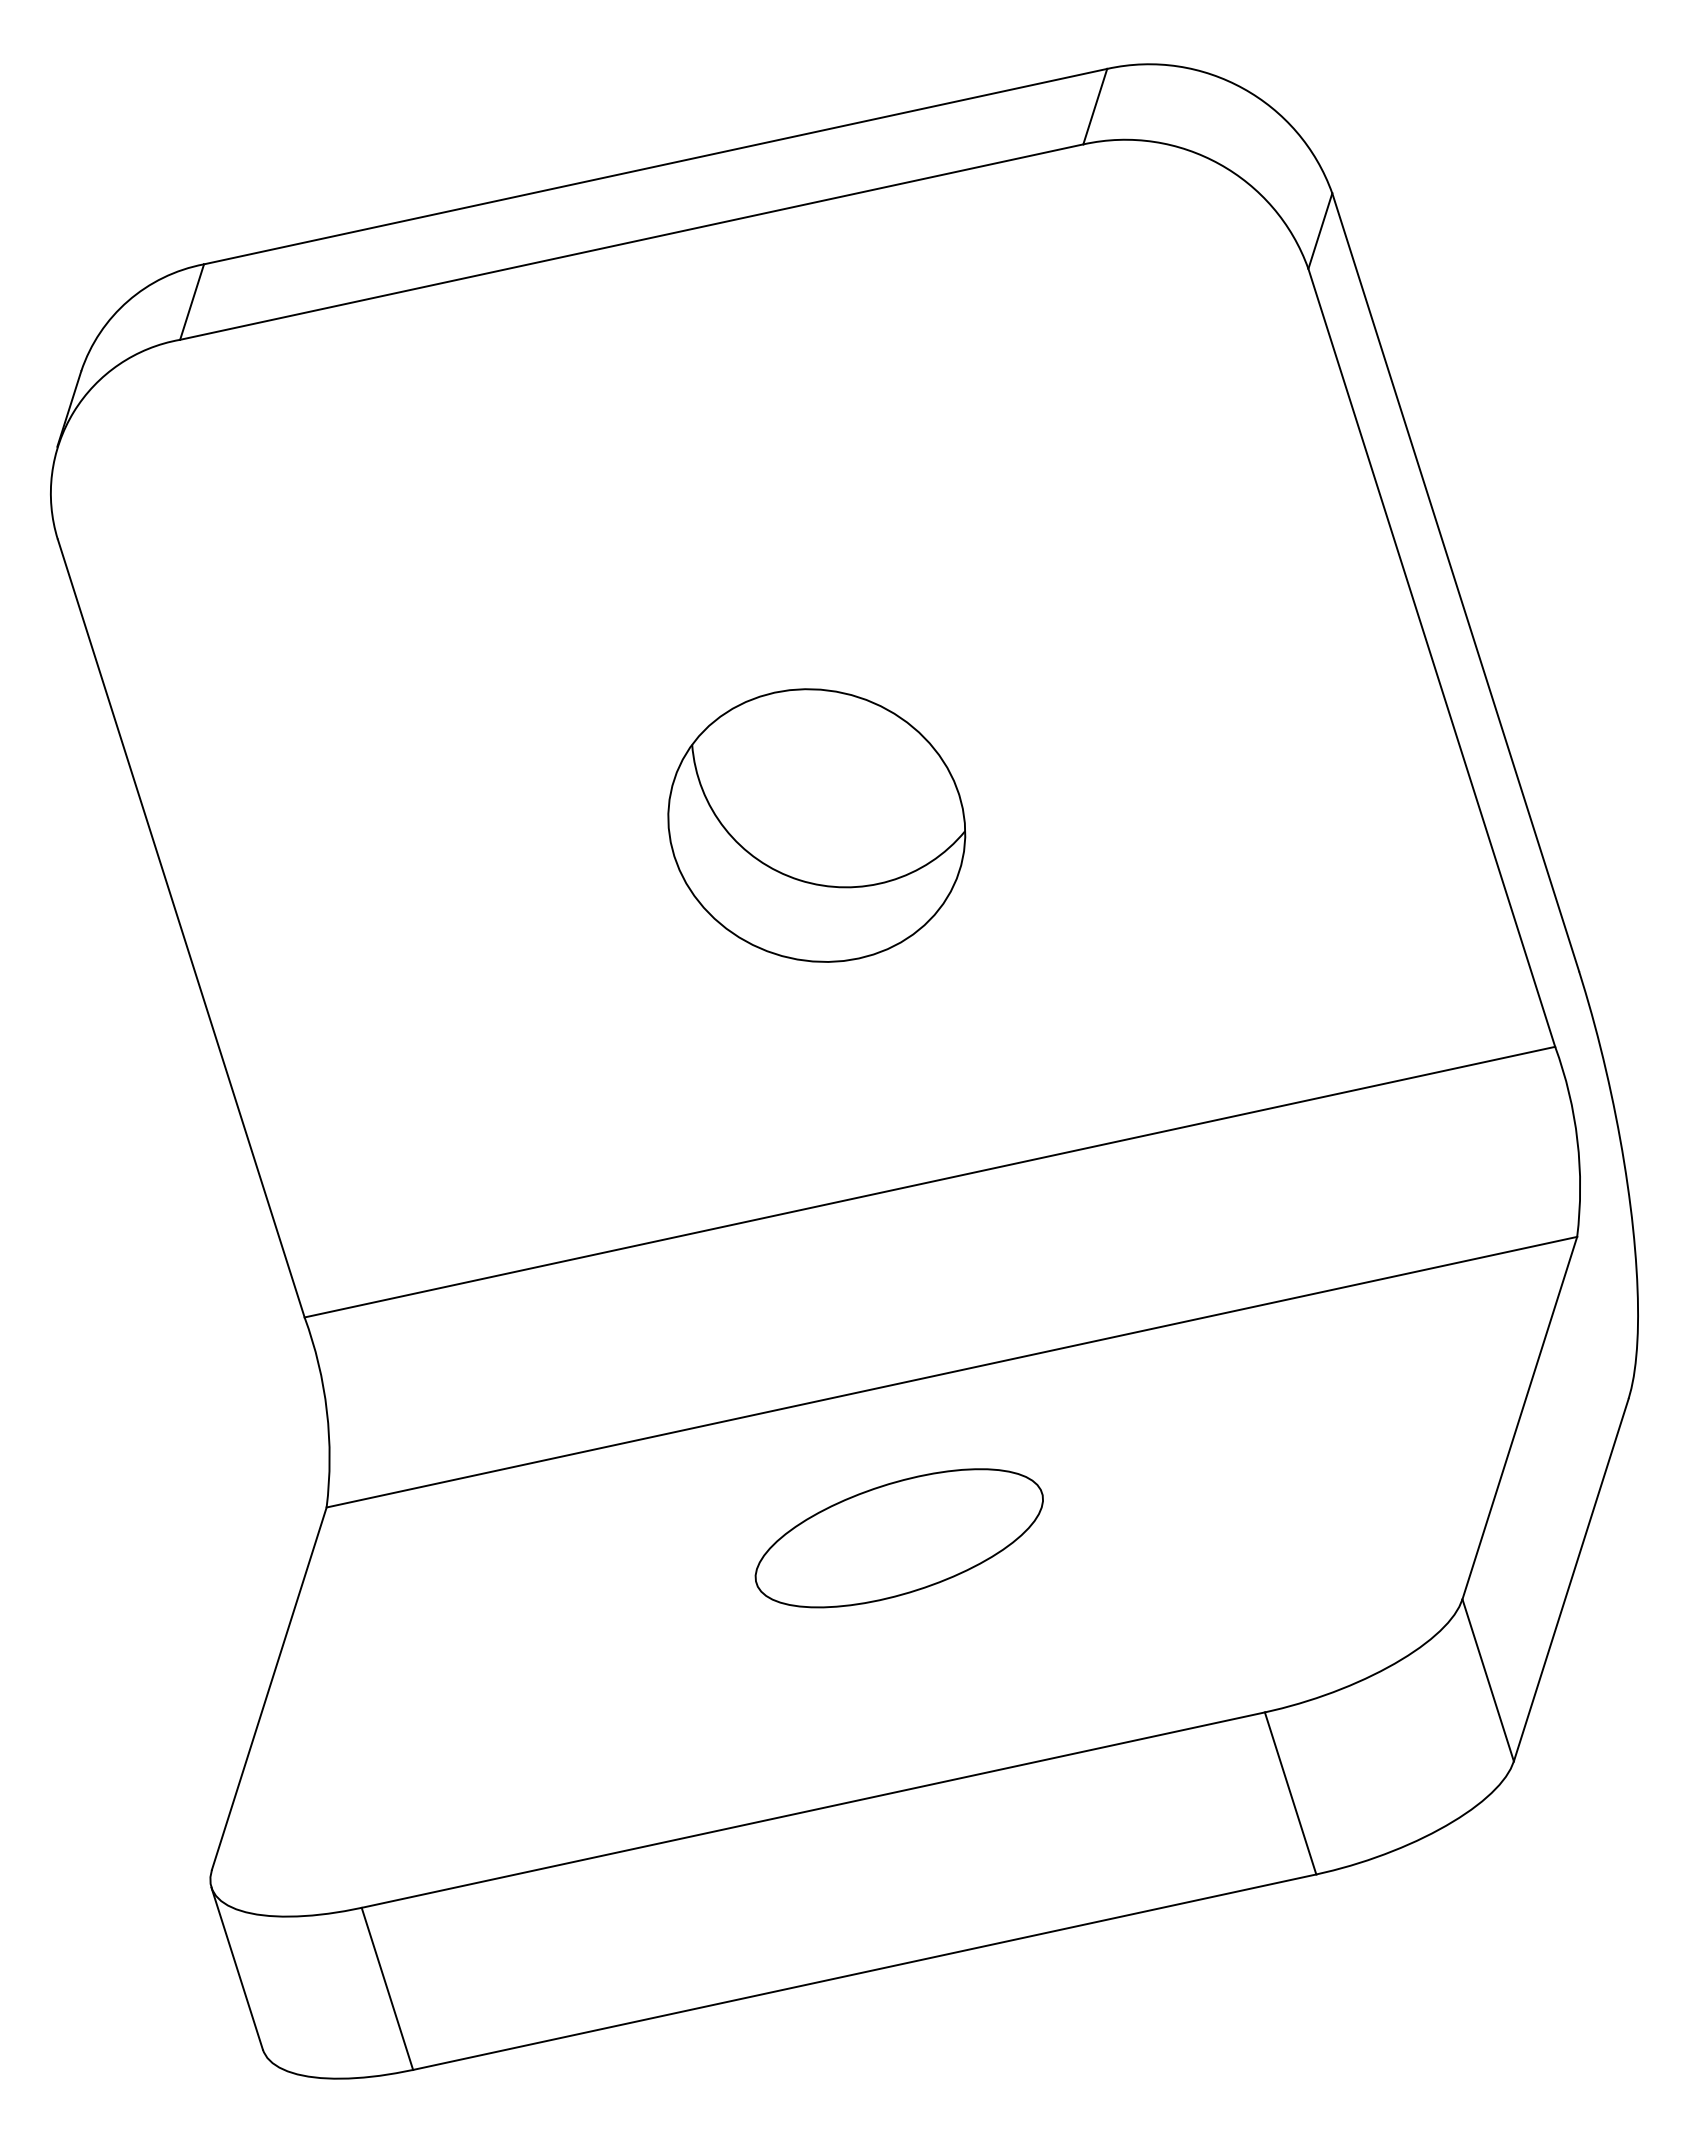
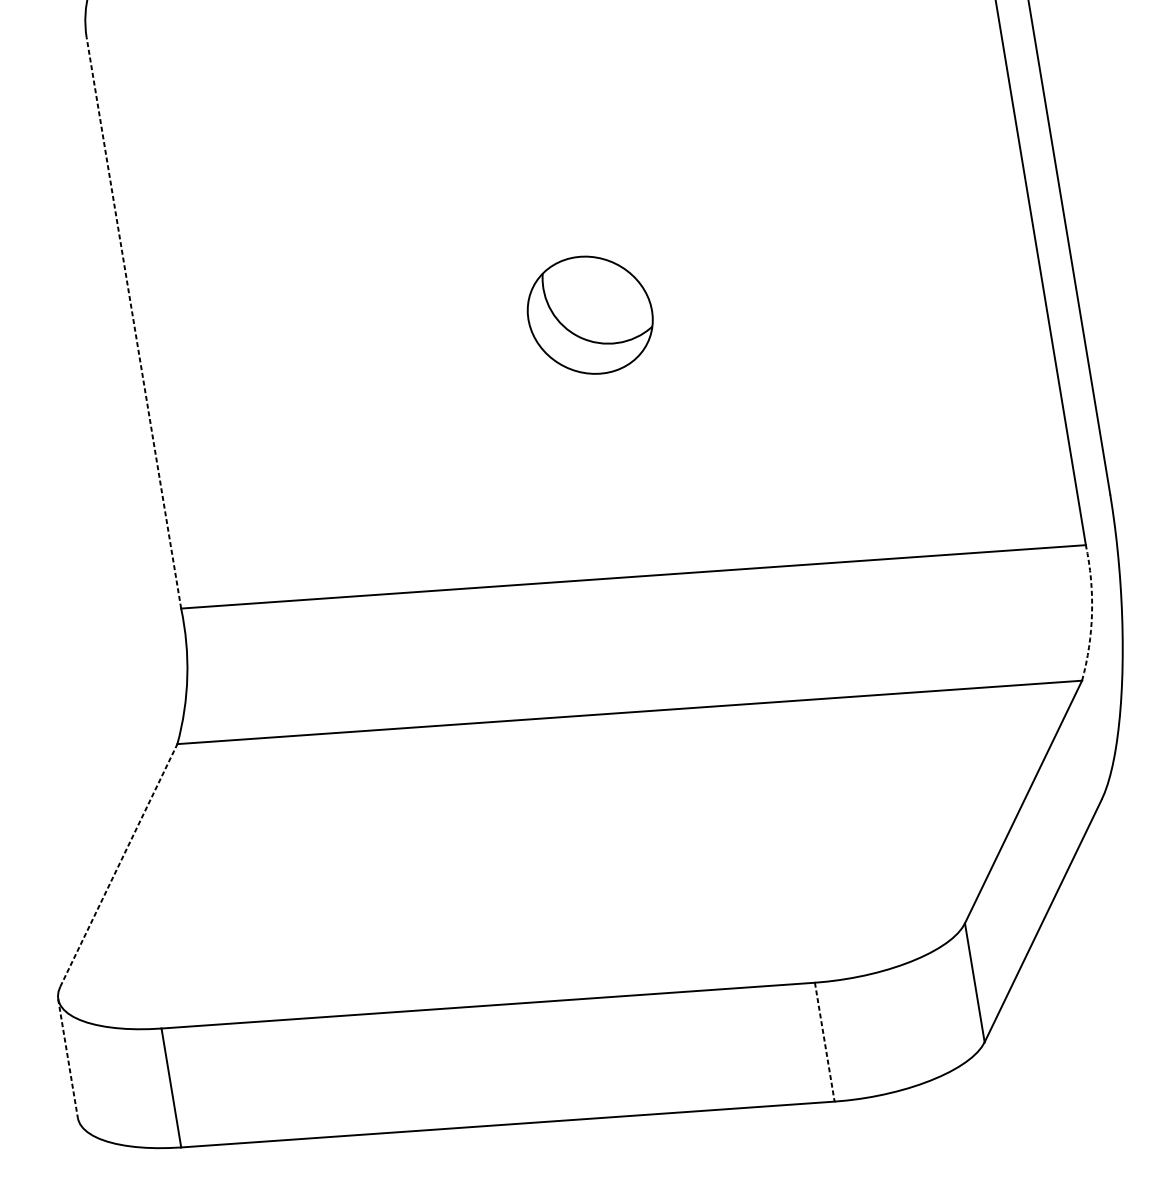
part: (816, 825) -> (590, 315), size x0.6
line: (181, 927) -> (134, 322), solid -> dashed
arc: (1577, 1140) -> (1092, 613), solid -> dashed
part: (898, 1538) -> (575, 823), removed
line: (269, 1688) -> (119, 865), solid -> dashed
line: (1290, 1793) -> (824, 1042), solid -> dashed
line: (237, 1969) -> (68, 1059), solid -> dashed

